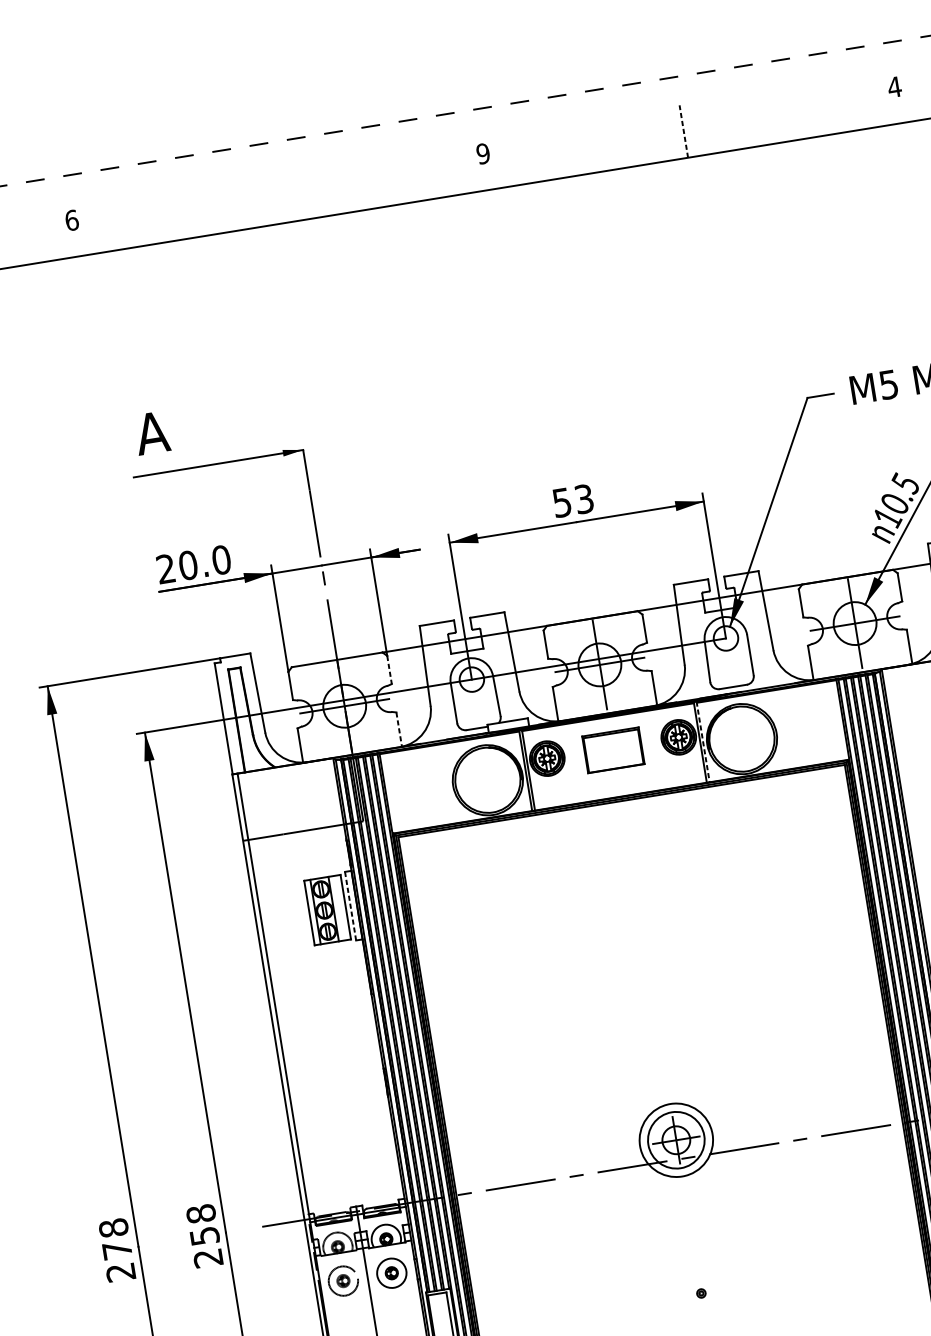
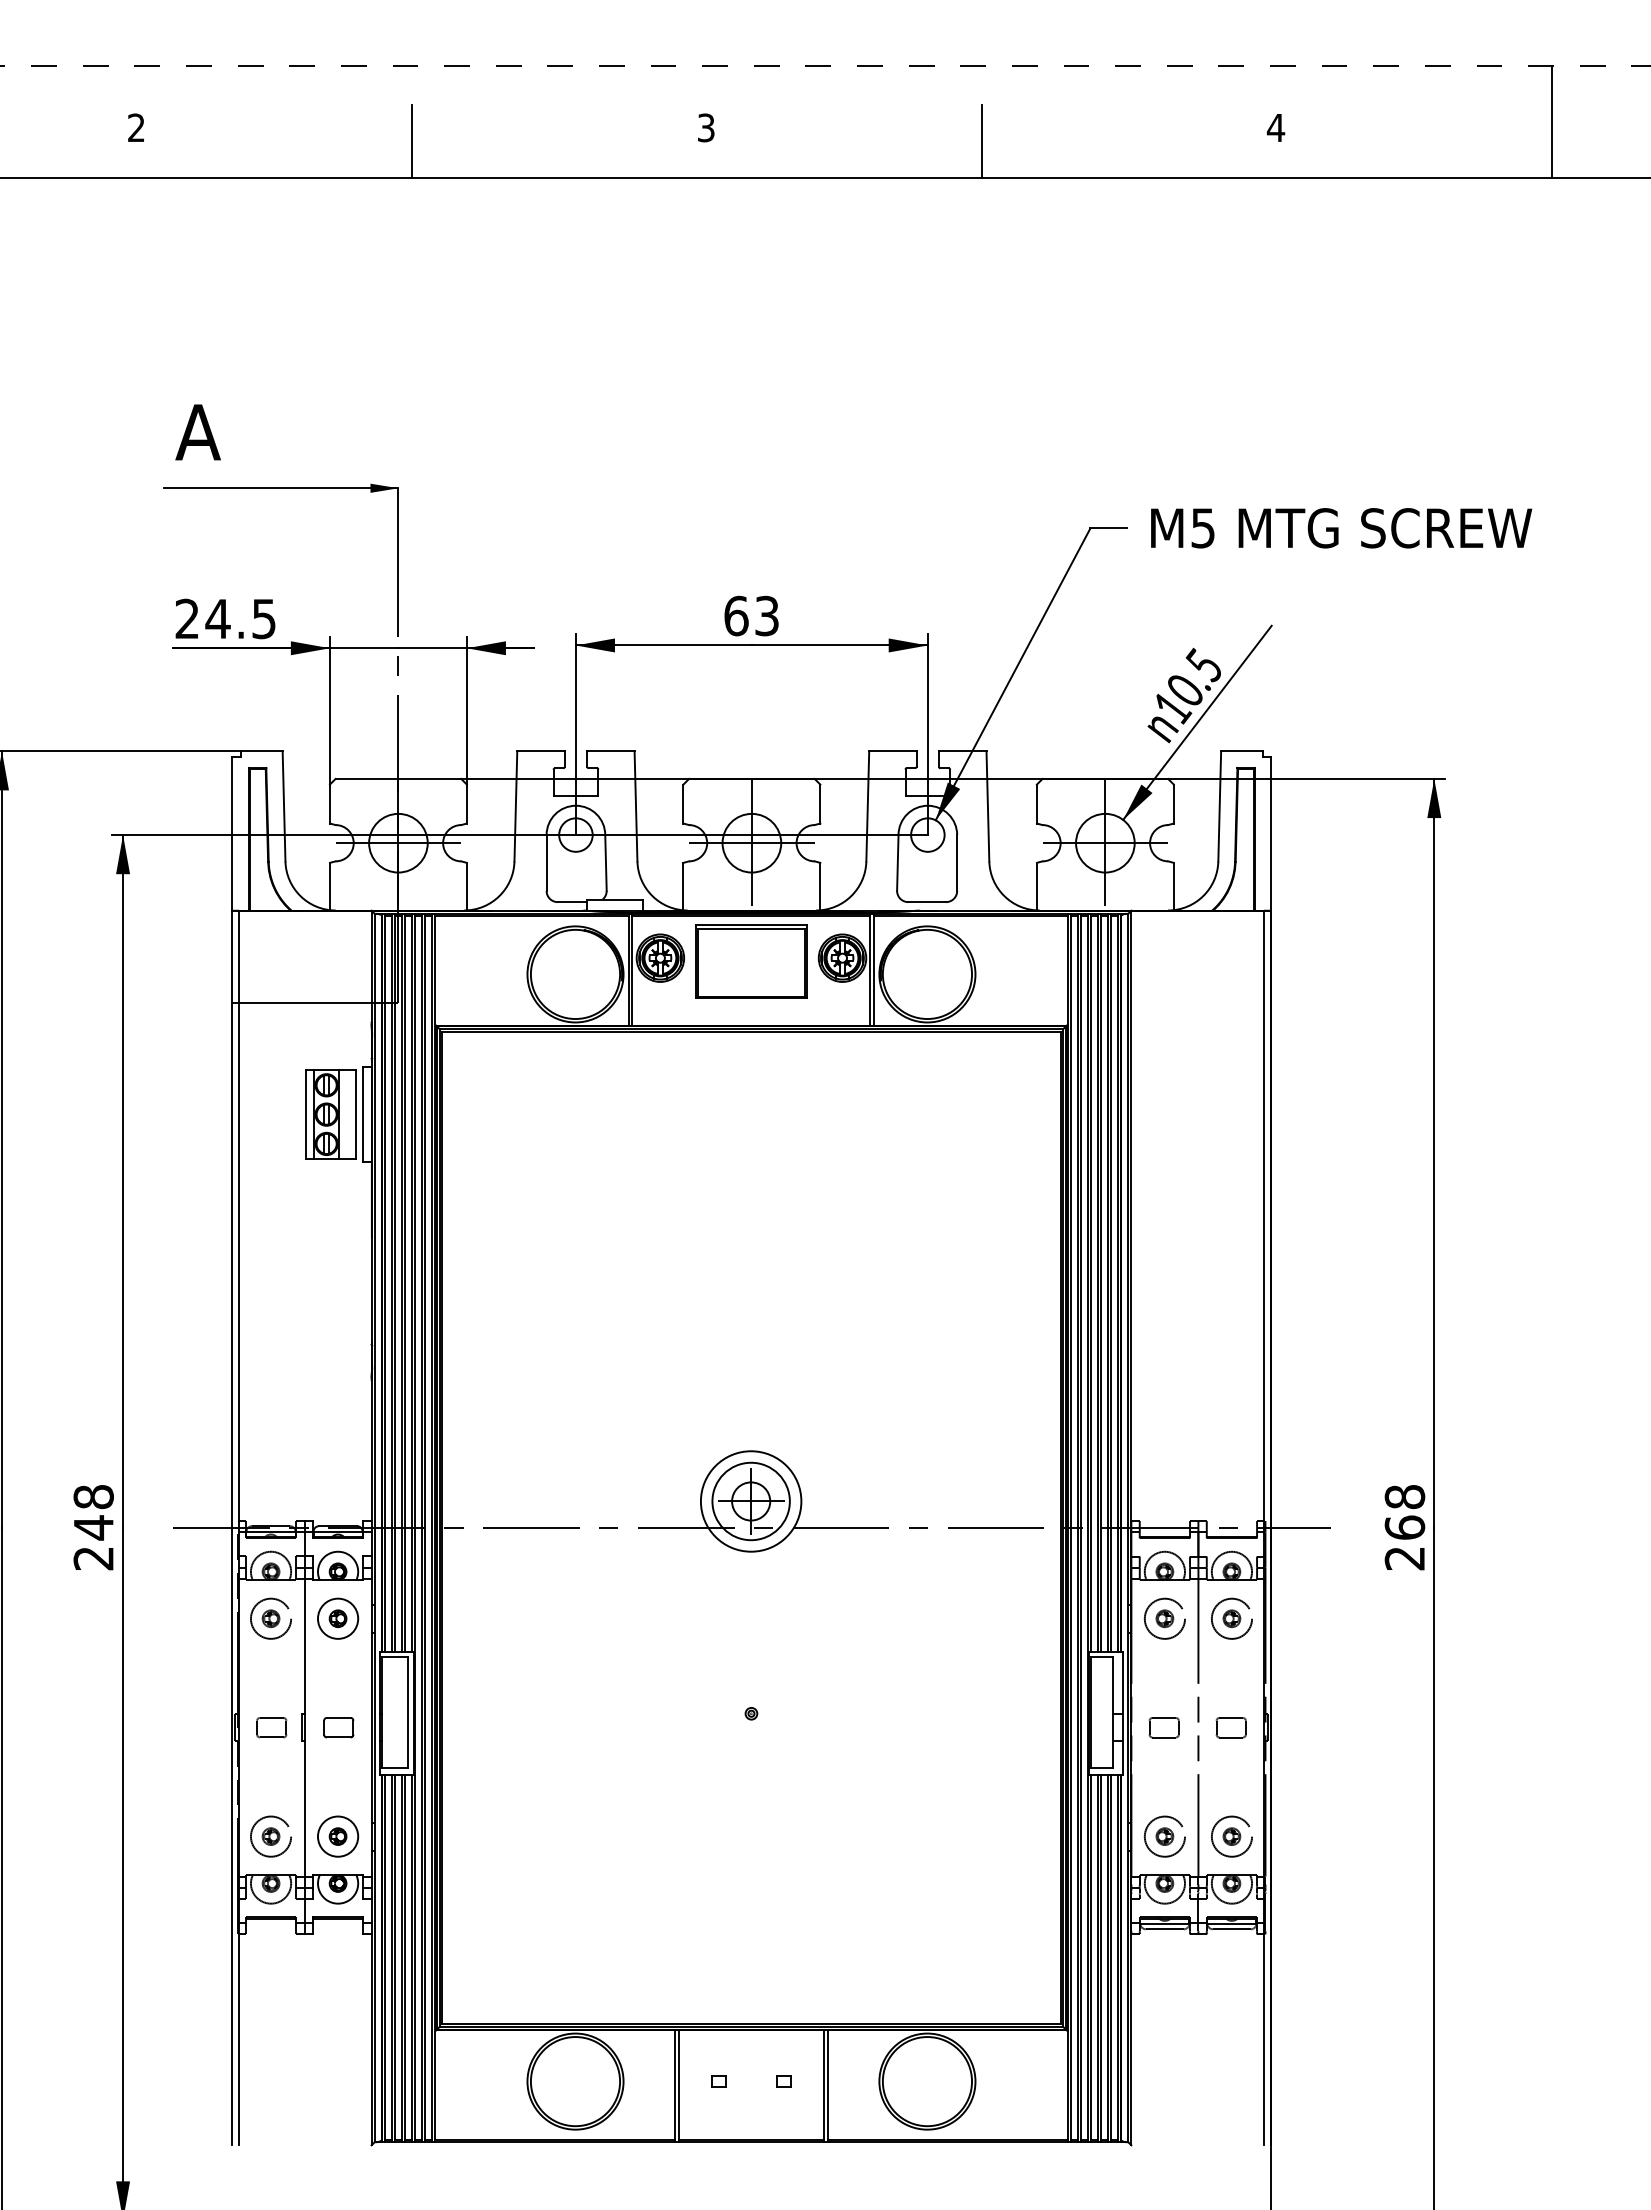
line: (683, 131) -> (981, 141), dashed -> solid
text: (482, 153) -> (705, 127), 9 -> 3
line: (272, 198) -> (411, 141), added
text: (71, 220) -> (136, 127), 6 -> 2
text: (562, 502) -> (736, 615), 53 -> 63
text: (204, 562) -> (240, 618), 20.0 -> 24.5
line: (389, 670) -> (466, 804), dashed -> solid
line: (398, 729) -> (466, 886), dashed -> solid
line: (703, 741) -> (874, 969), dashed -> solid
part: (613, 750) -> (751, 961), size x1.43
line: (350, 906) -> (362, 1114), dashed -> solid
text: (204, 1235) -> (93, 1527), 258 -> 248

